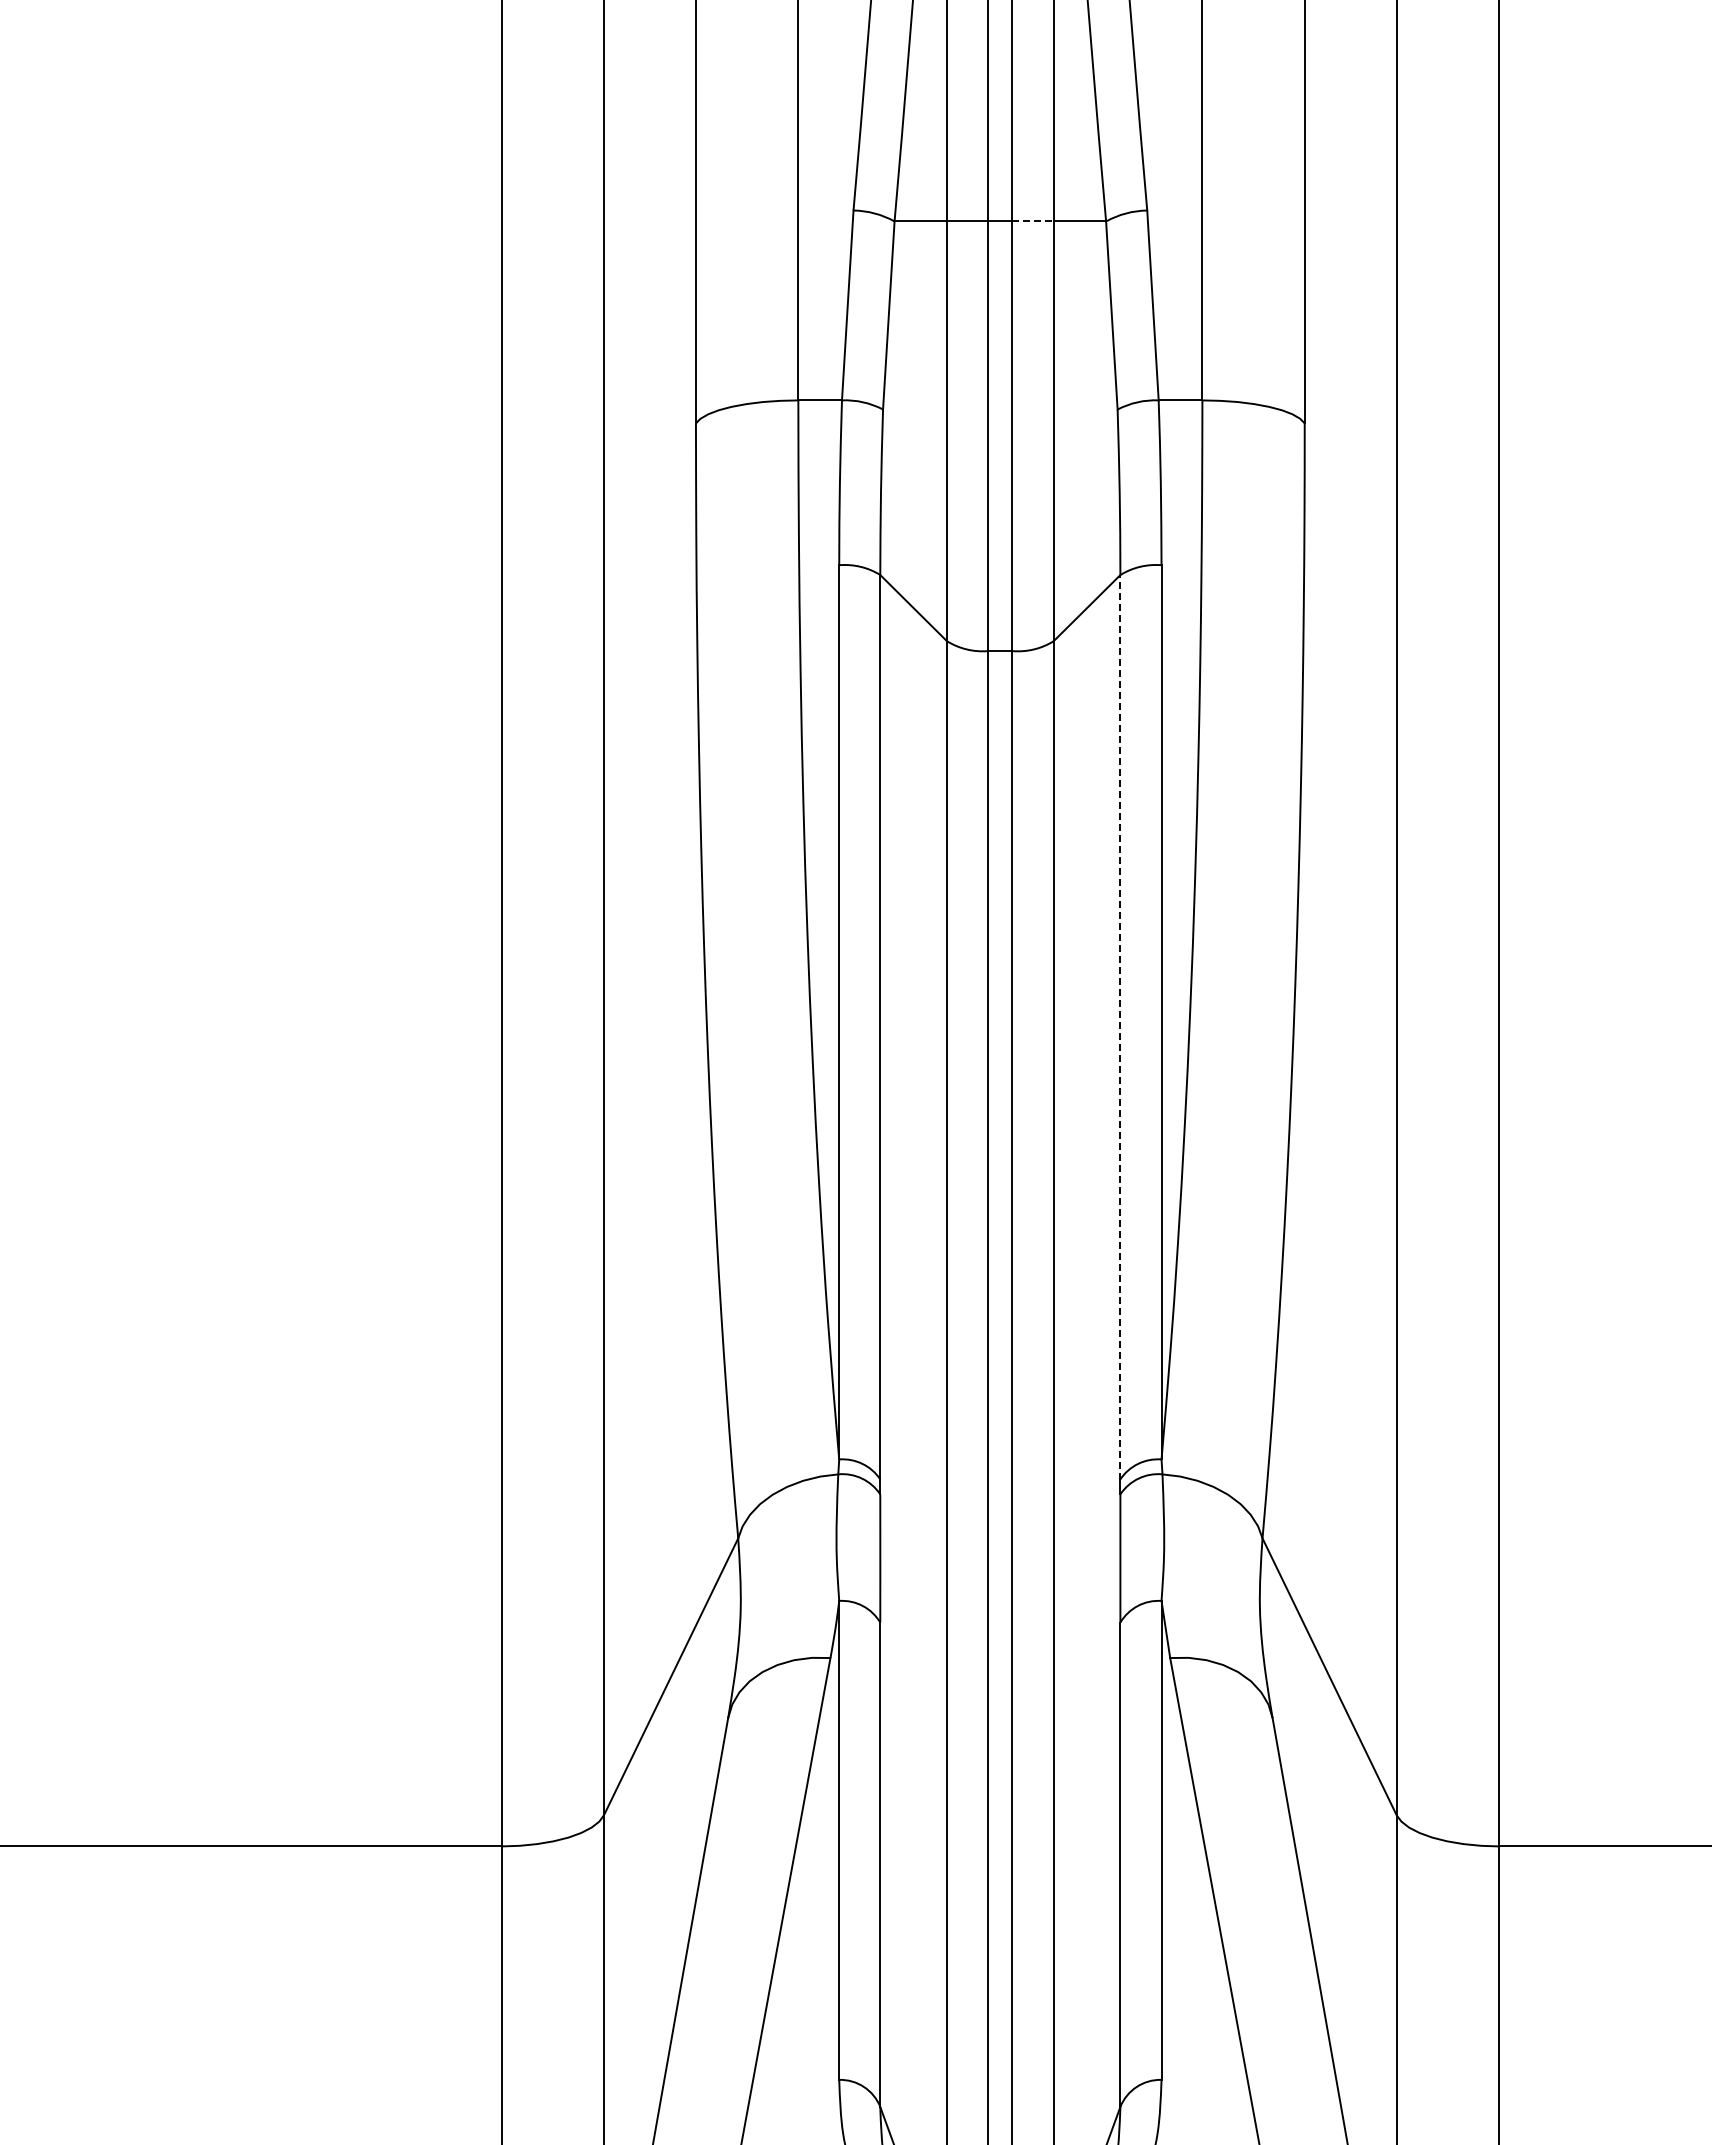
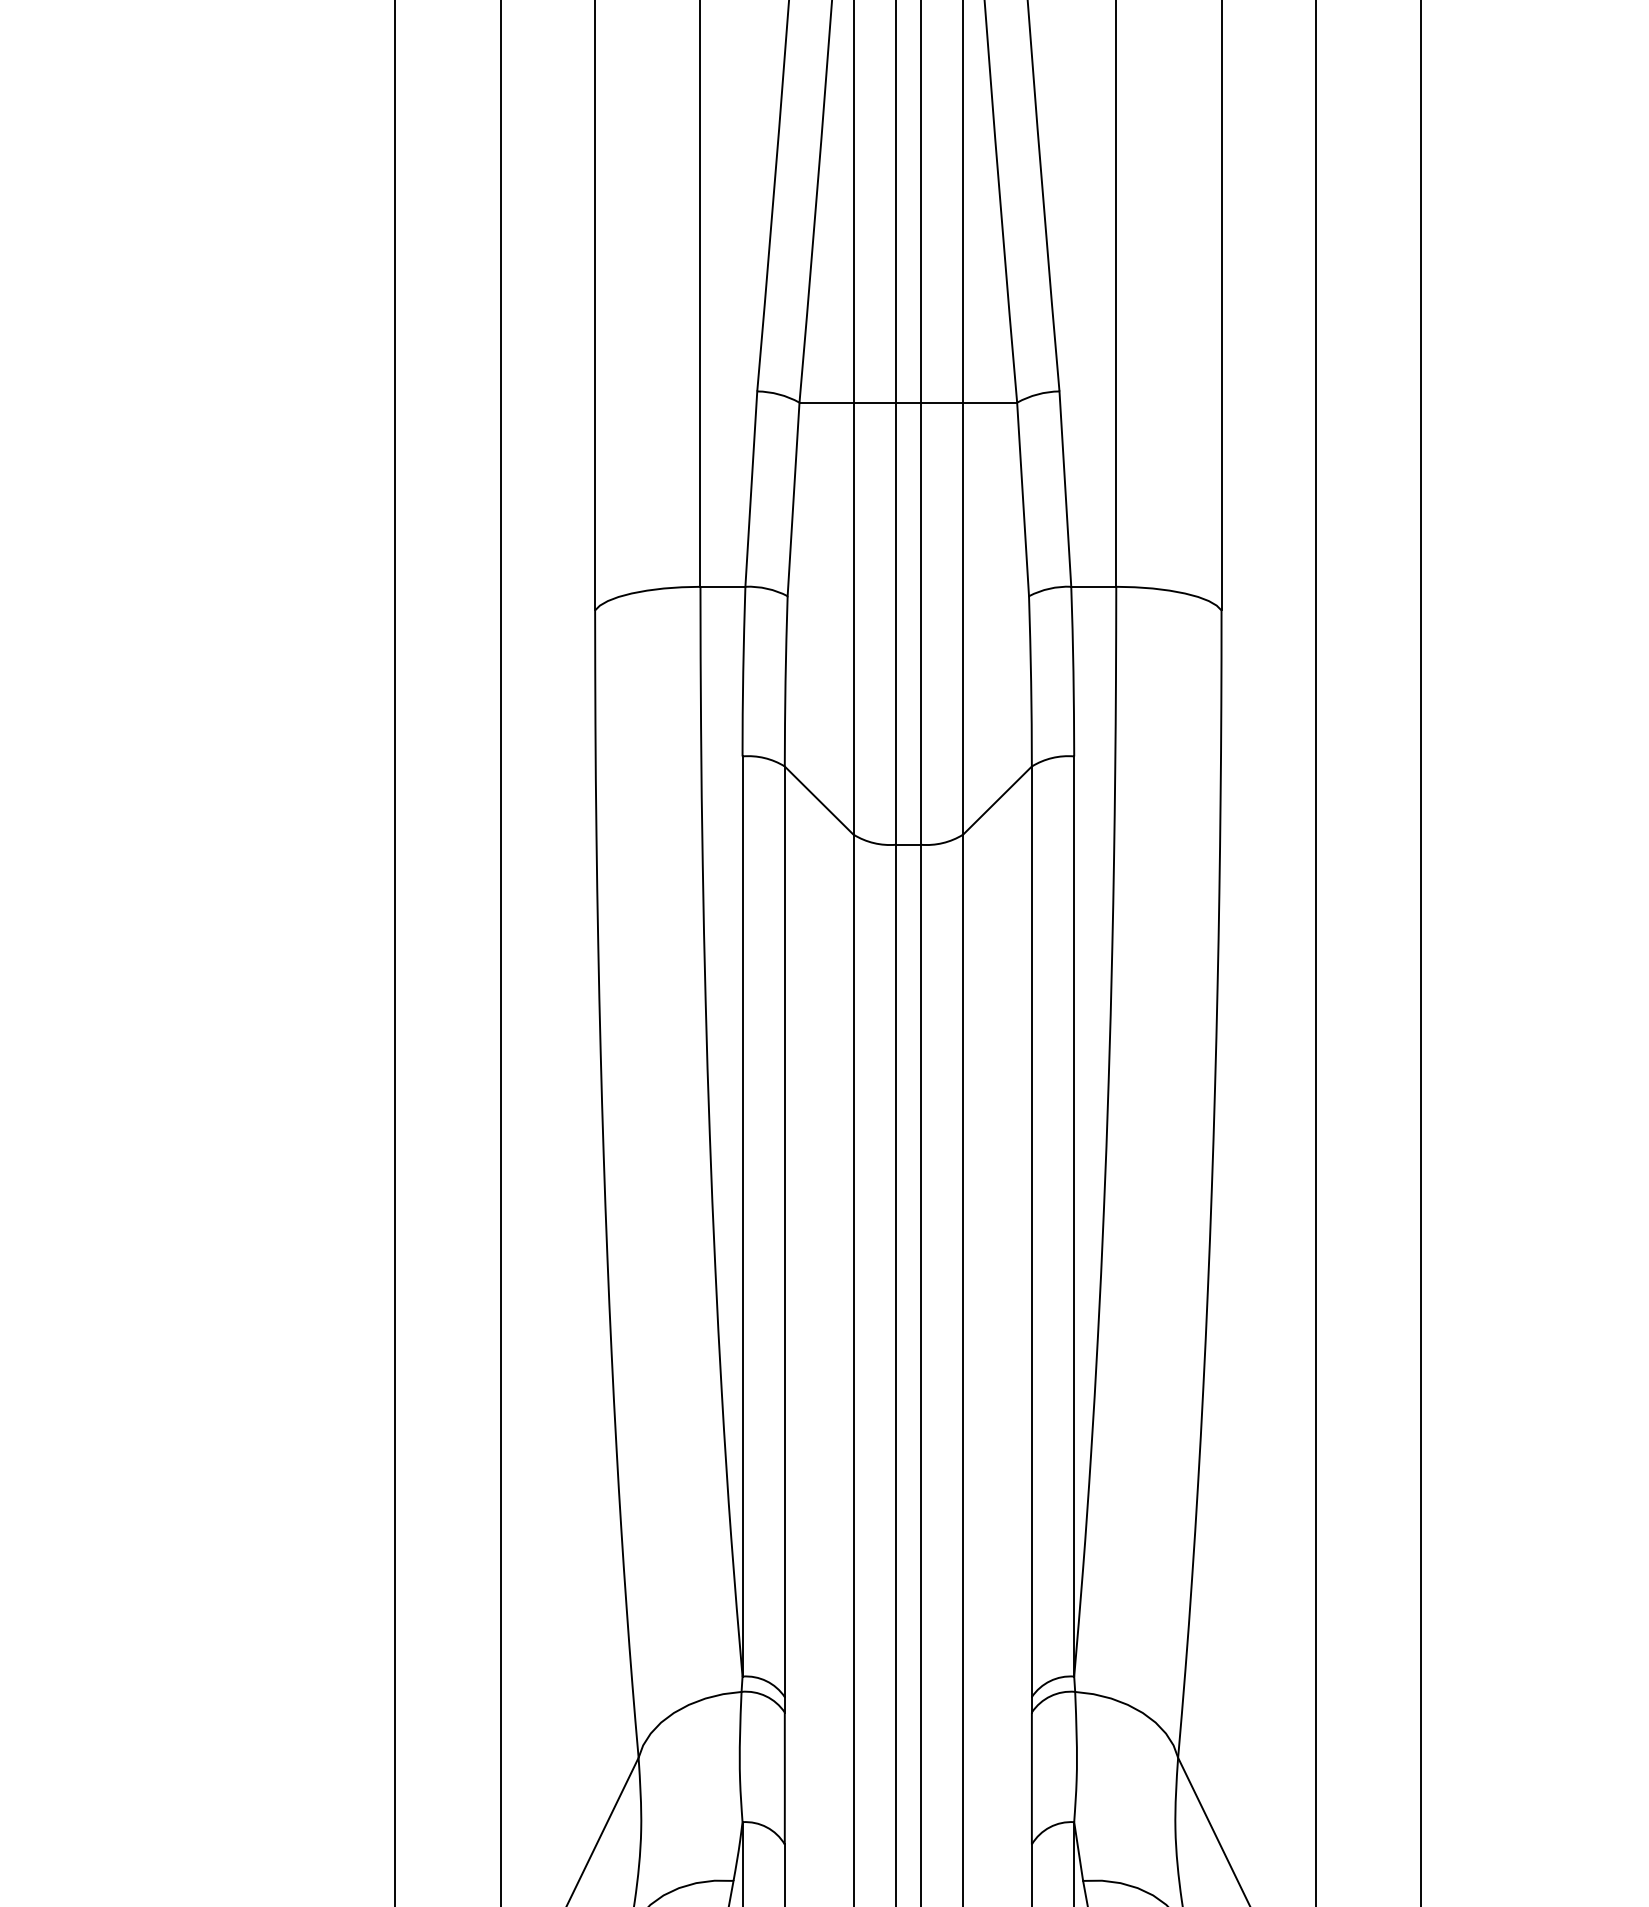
line: (1032, 221) -> (941, 402), dashed -> solid
line: (1120, 1026) -> (1031, 1231), dashed -> solid

